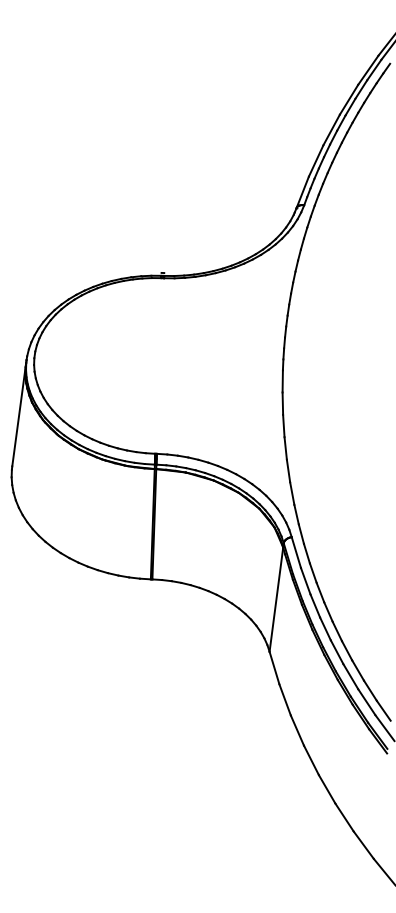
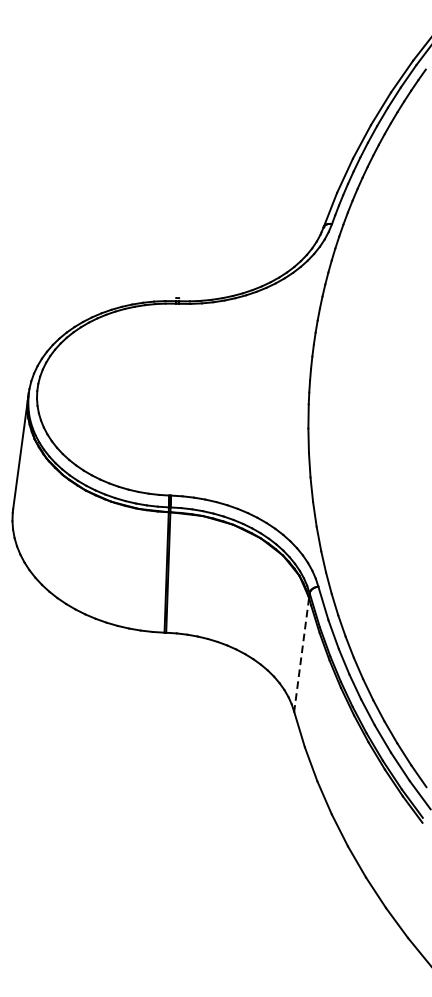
line: (276, 599) -> (301, 654), solid -> dashed

